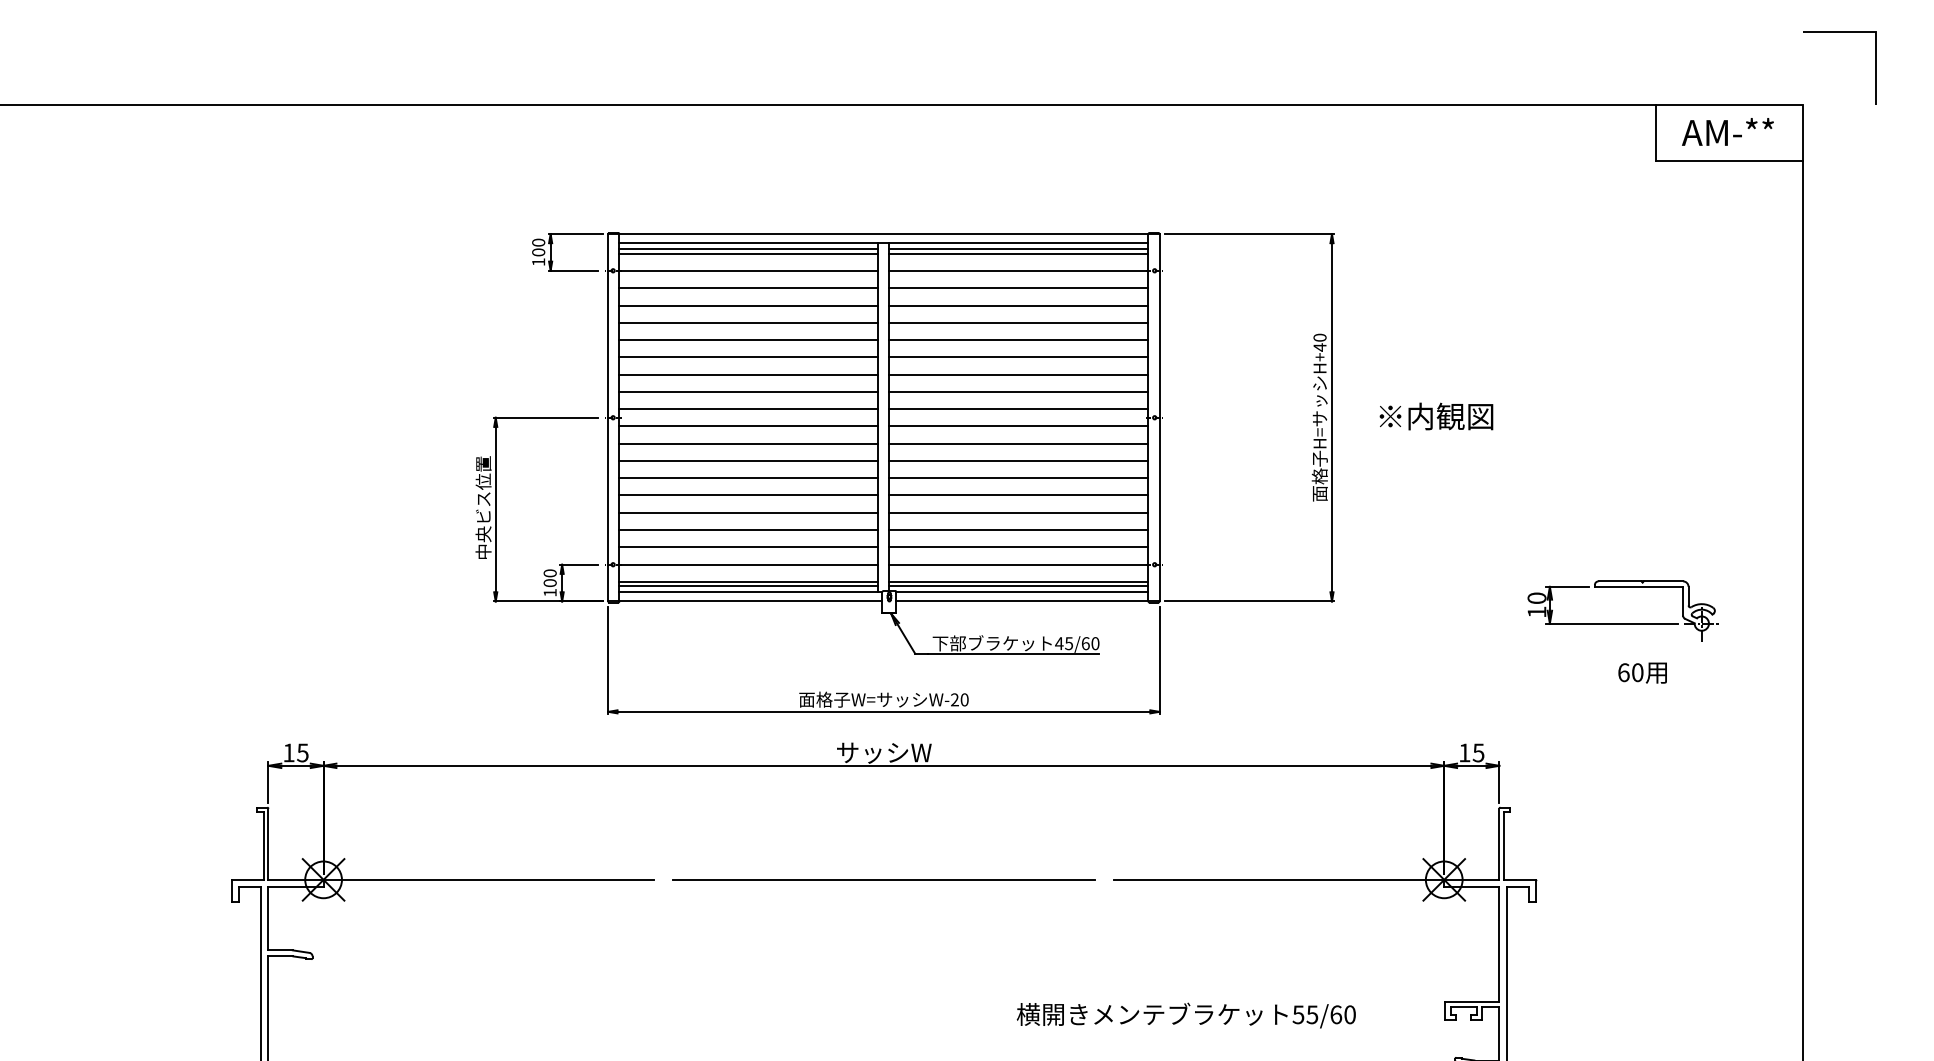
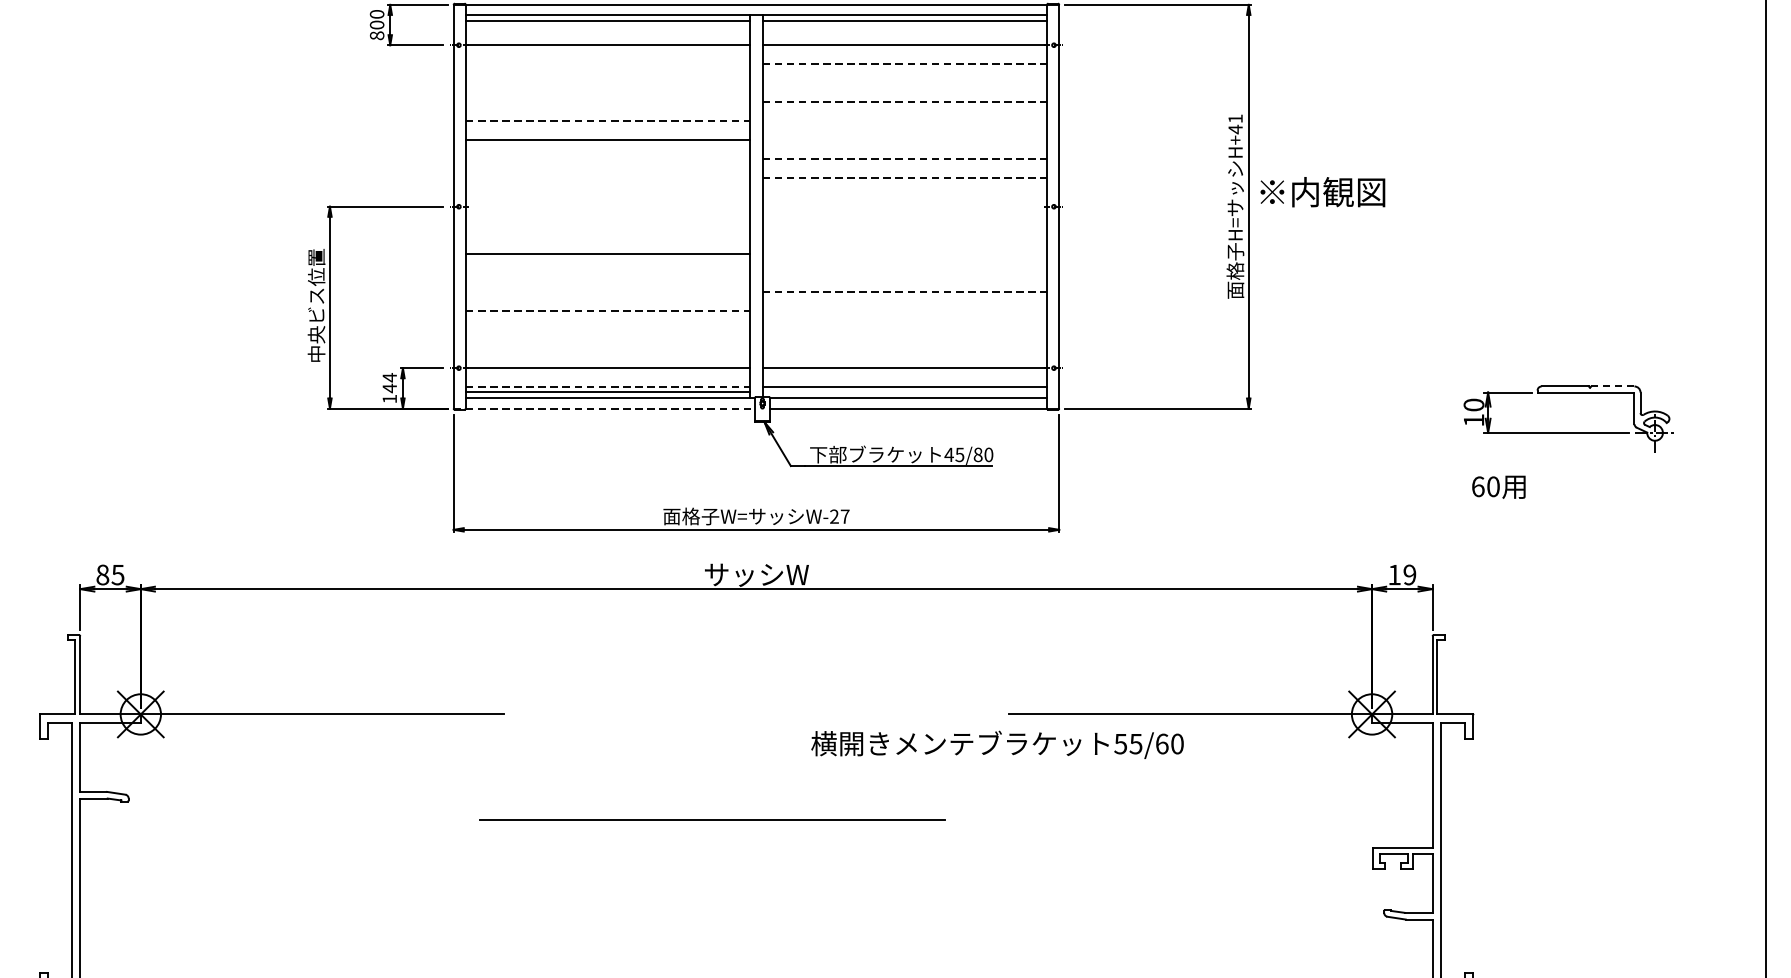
line: (748, 253) -> (607, 26), removed
line: (1018, 253) -> (904, 26), removed
text: (538, 262) -> (376, 36), 100 -> 800
line: (748, 288) -> (607, 64), removed
line: (1018, 288) -> (904, 64), solid -> dashed
line: (748, 305) -> (607, 83), removed
line: (1018, 305) -> (904, 83), removed
line: (748, 322) -> (607, 102), removed
line: (1018, 322) -> (904, 102), solid -> dashed
text: (1319, 337) -> (1235, 118), H+40 -> H+41
line: (748, 340) -> (607, 121), solid -> dashed
line: (1018, 340) -> (904, 121), removed
line: (1018, 357) -> (904, 140), removed
line: (748, 374) -> (607, 159), removed
line: (1018, 374) -> (904, 159), solid -> dashed
line: (748, 391) -> (607, 177), removed
line: (1018, 391) -> (904, 177), solid -> dashed
line: (748, 409) -> (607, 197), removed
line: (1018, 409) -> (904, 197), removed
text: (1436, 416) -> (1322, 192), moved
line: (748, 426) -> (607, 216), removed
line: (1018, 426) -> (904, 216), removed
line: (748, 443) -> (607, 235), removed
line: (1018, 443) -> (904, 235), removed
line: (1018, 460) -> (904, 253), removed
line: (748, 478) -> (607, 273), removed
line: (1018, 478) -> (904, 273), removed
line: (748, 495) -> (607, 292), removed
line: (1018, 495) -> (904, 292), solid -> dashed
line: (748, 512) -> (607, 310), solid -> dashed
line: (1018, 512) -> (904, 310), removed
line: (748, 530) -> (607, 330), removed
line: (1018, 530) -> (904, 330), removed
line: (748, 547) -> (607, 349), removed
line: (1018, 547) -> (904, 349), removed
text: (549, 578) -> (389, 383), 100 -> 144
line: (748, 581) -> (607, 386), solid -> dashed
line: (1663, 581) -> (1612, 386), solid -> dashed
line: (1018, 586) -> (904, 392), removed
line: (745, 601) -> (604, 408), solid -> dashed
text: (1085, 643) -> (977, 454), 45/60 -> 45/80
text: (1642, 672) -> (1498, 486), moved
text: (964, 699) -> (844, 516), W-20 -> W-27
text: (288, 752) -> (102, 574), 15 -> 85
text: (1478, 752) -> (1409, 574), 15 -> 19
line: (883, 879) -> (712, 819), moved
text: (1185, 1015) -> (996, 744), moved

